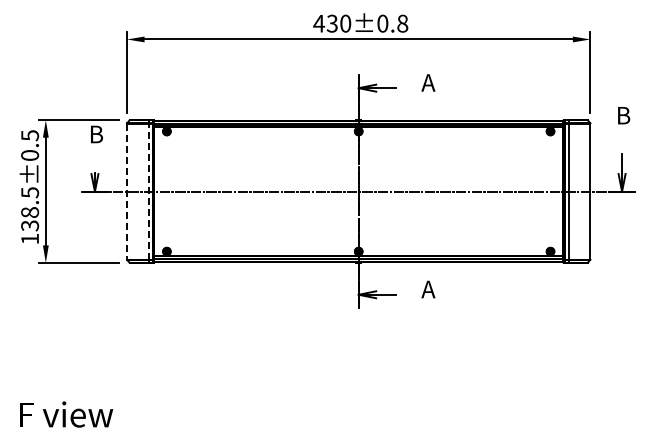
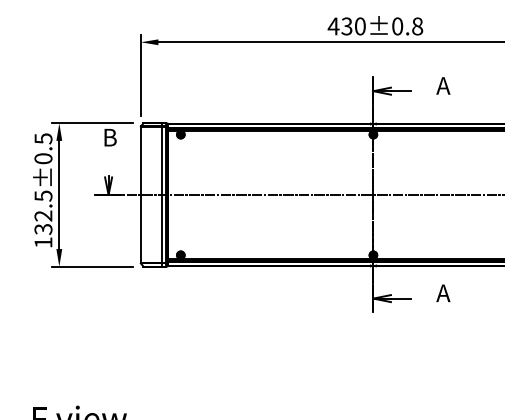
line: (148, 191) -> (162, 194), dashed -> solid
line: (127, 192) -> (141, 195), dashed -> solid
text: (30, 212) -> (43, 215), 138.5±0.5 -> 132.5±0.5

